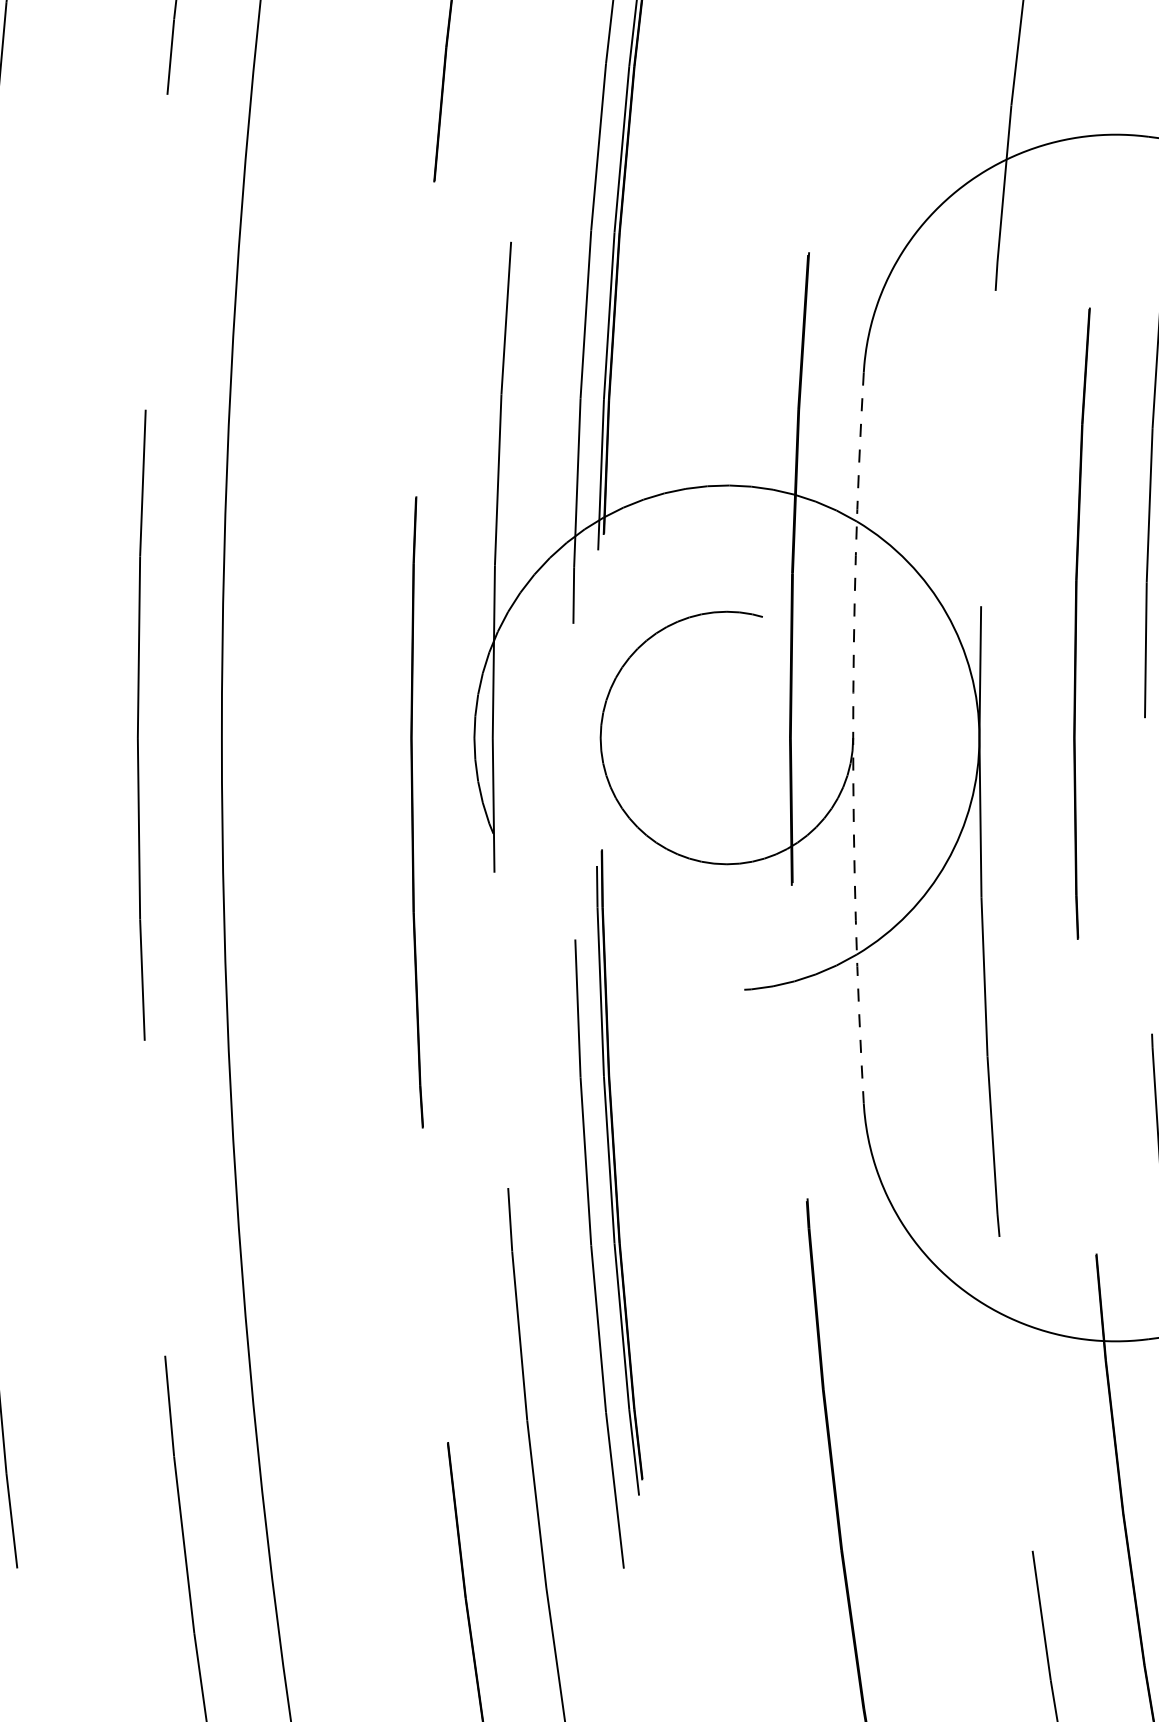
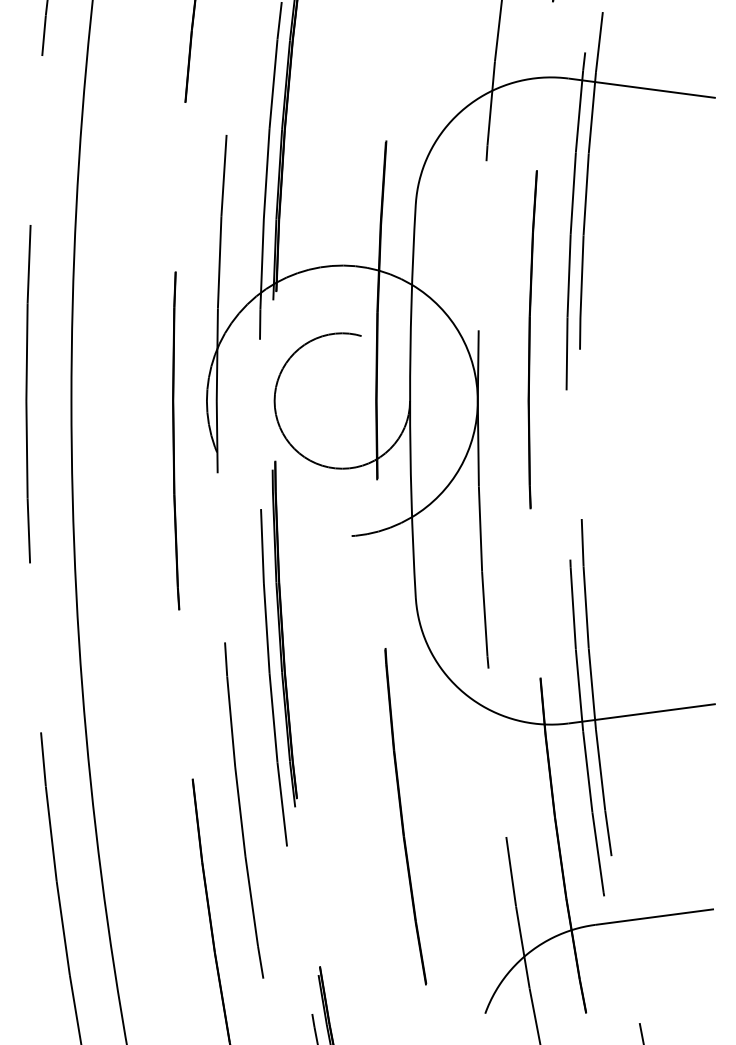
arc: (853, 738) -> (410, 401), dashed -> solid

